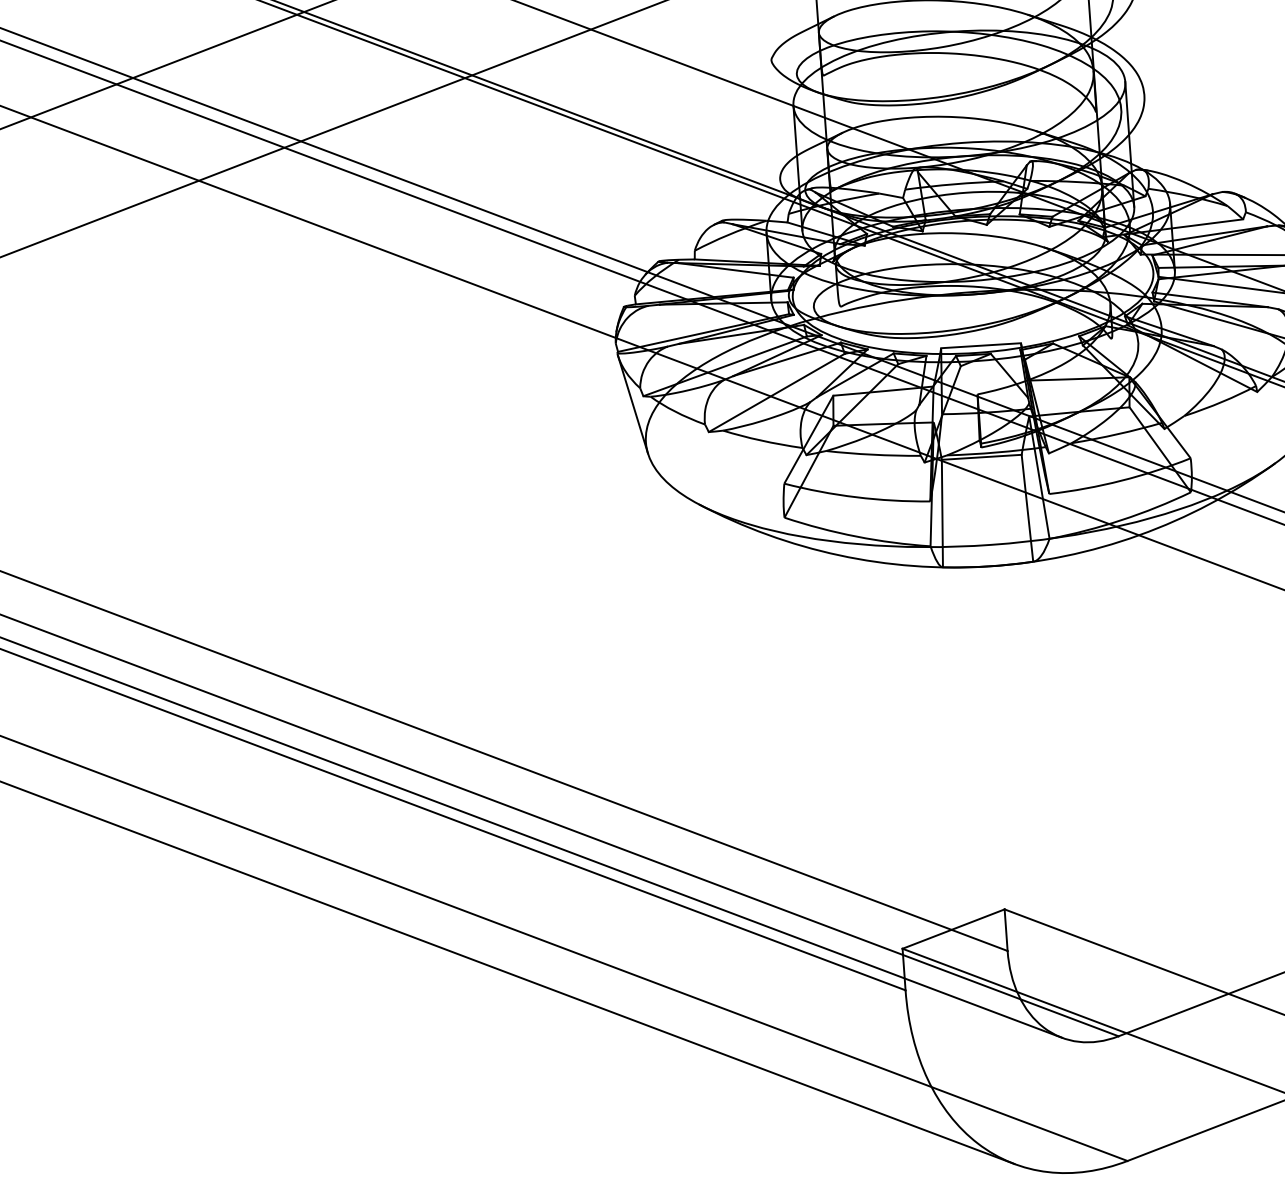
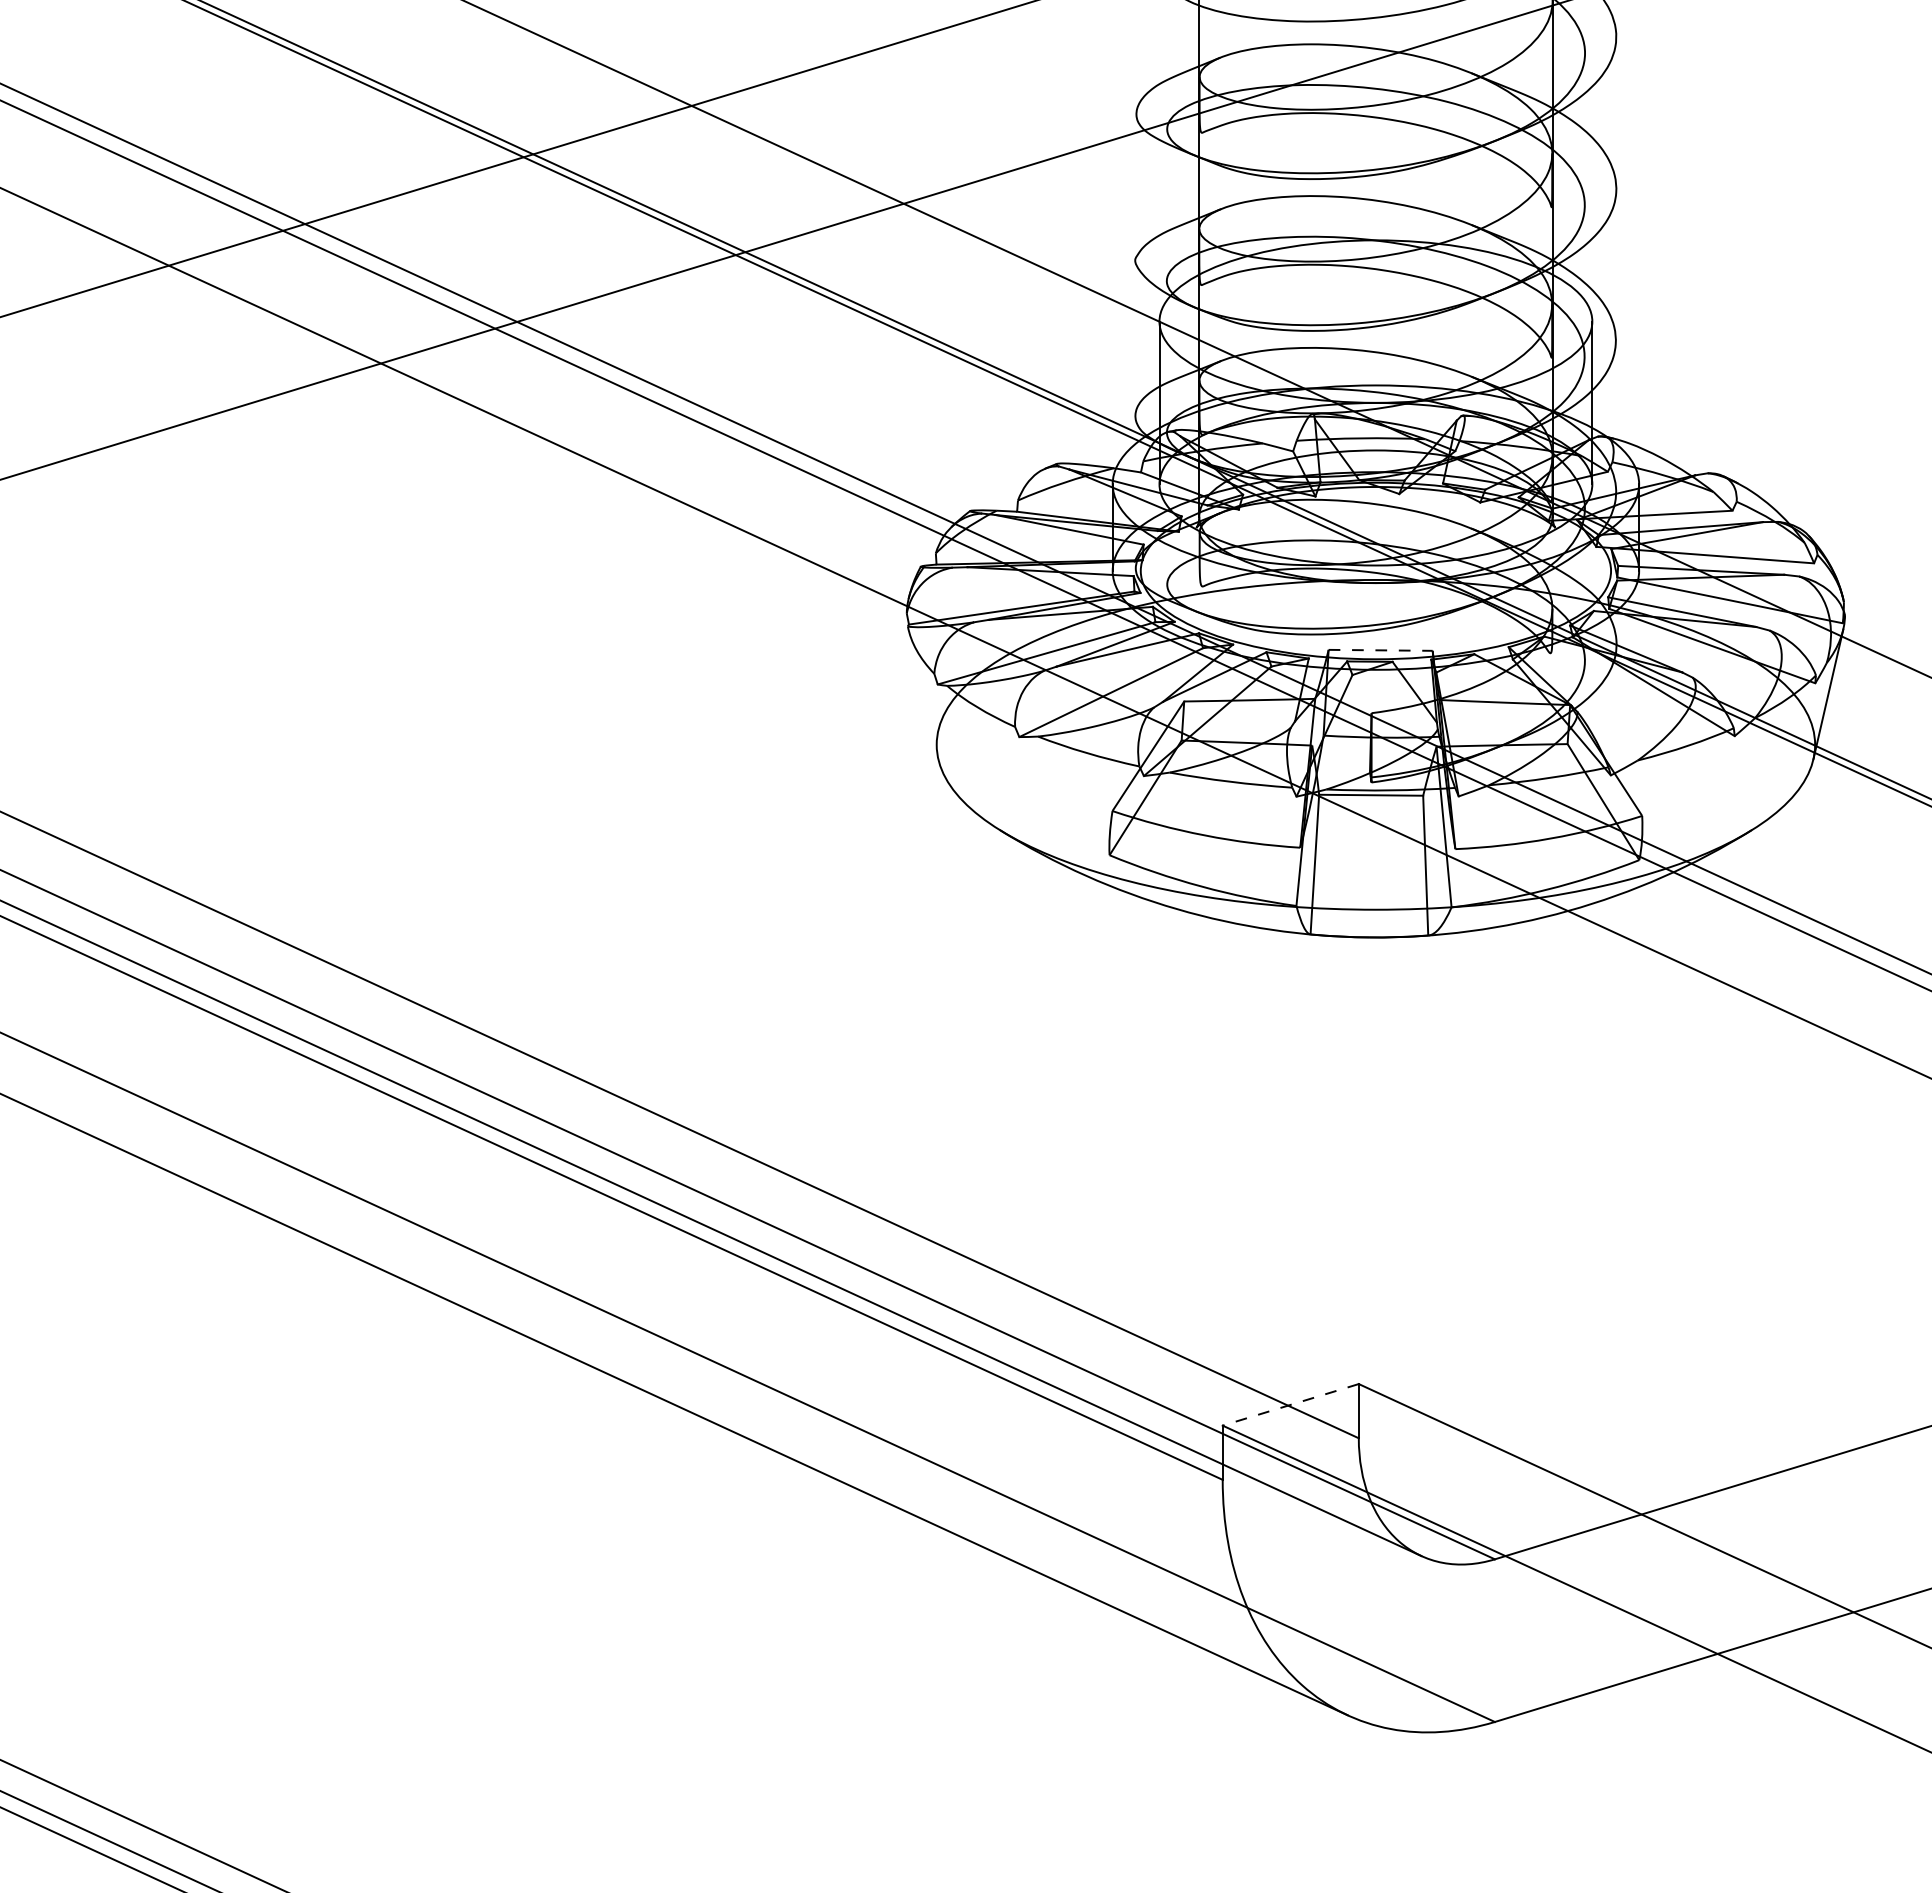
line: (981, 345) -> (1381, 650), solid -> dashed
line: (633, 404) -> (923, 694), removed
line: (953, 929) -> (1290, 1405), solid -> dashed

